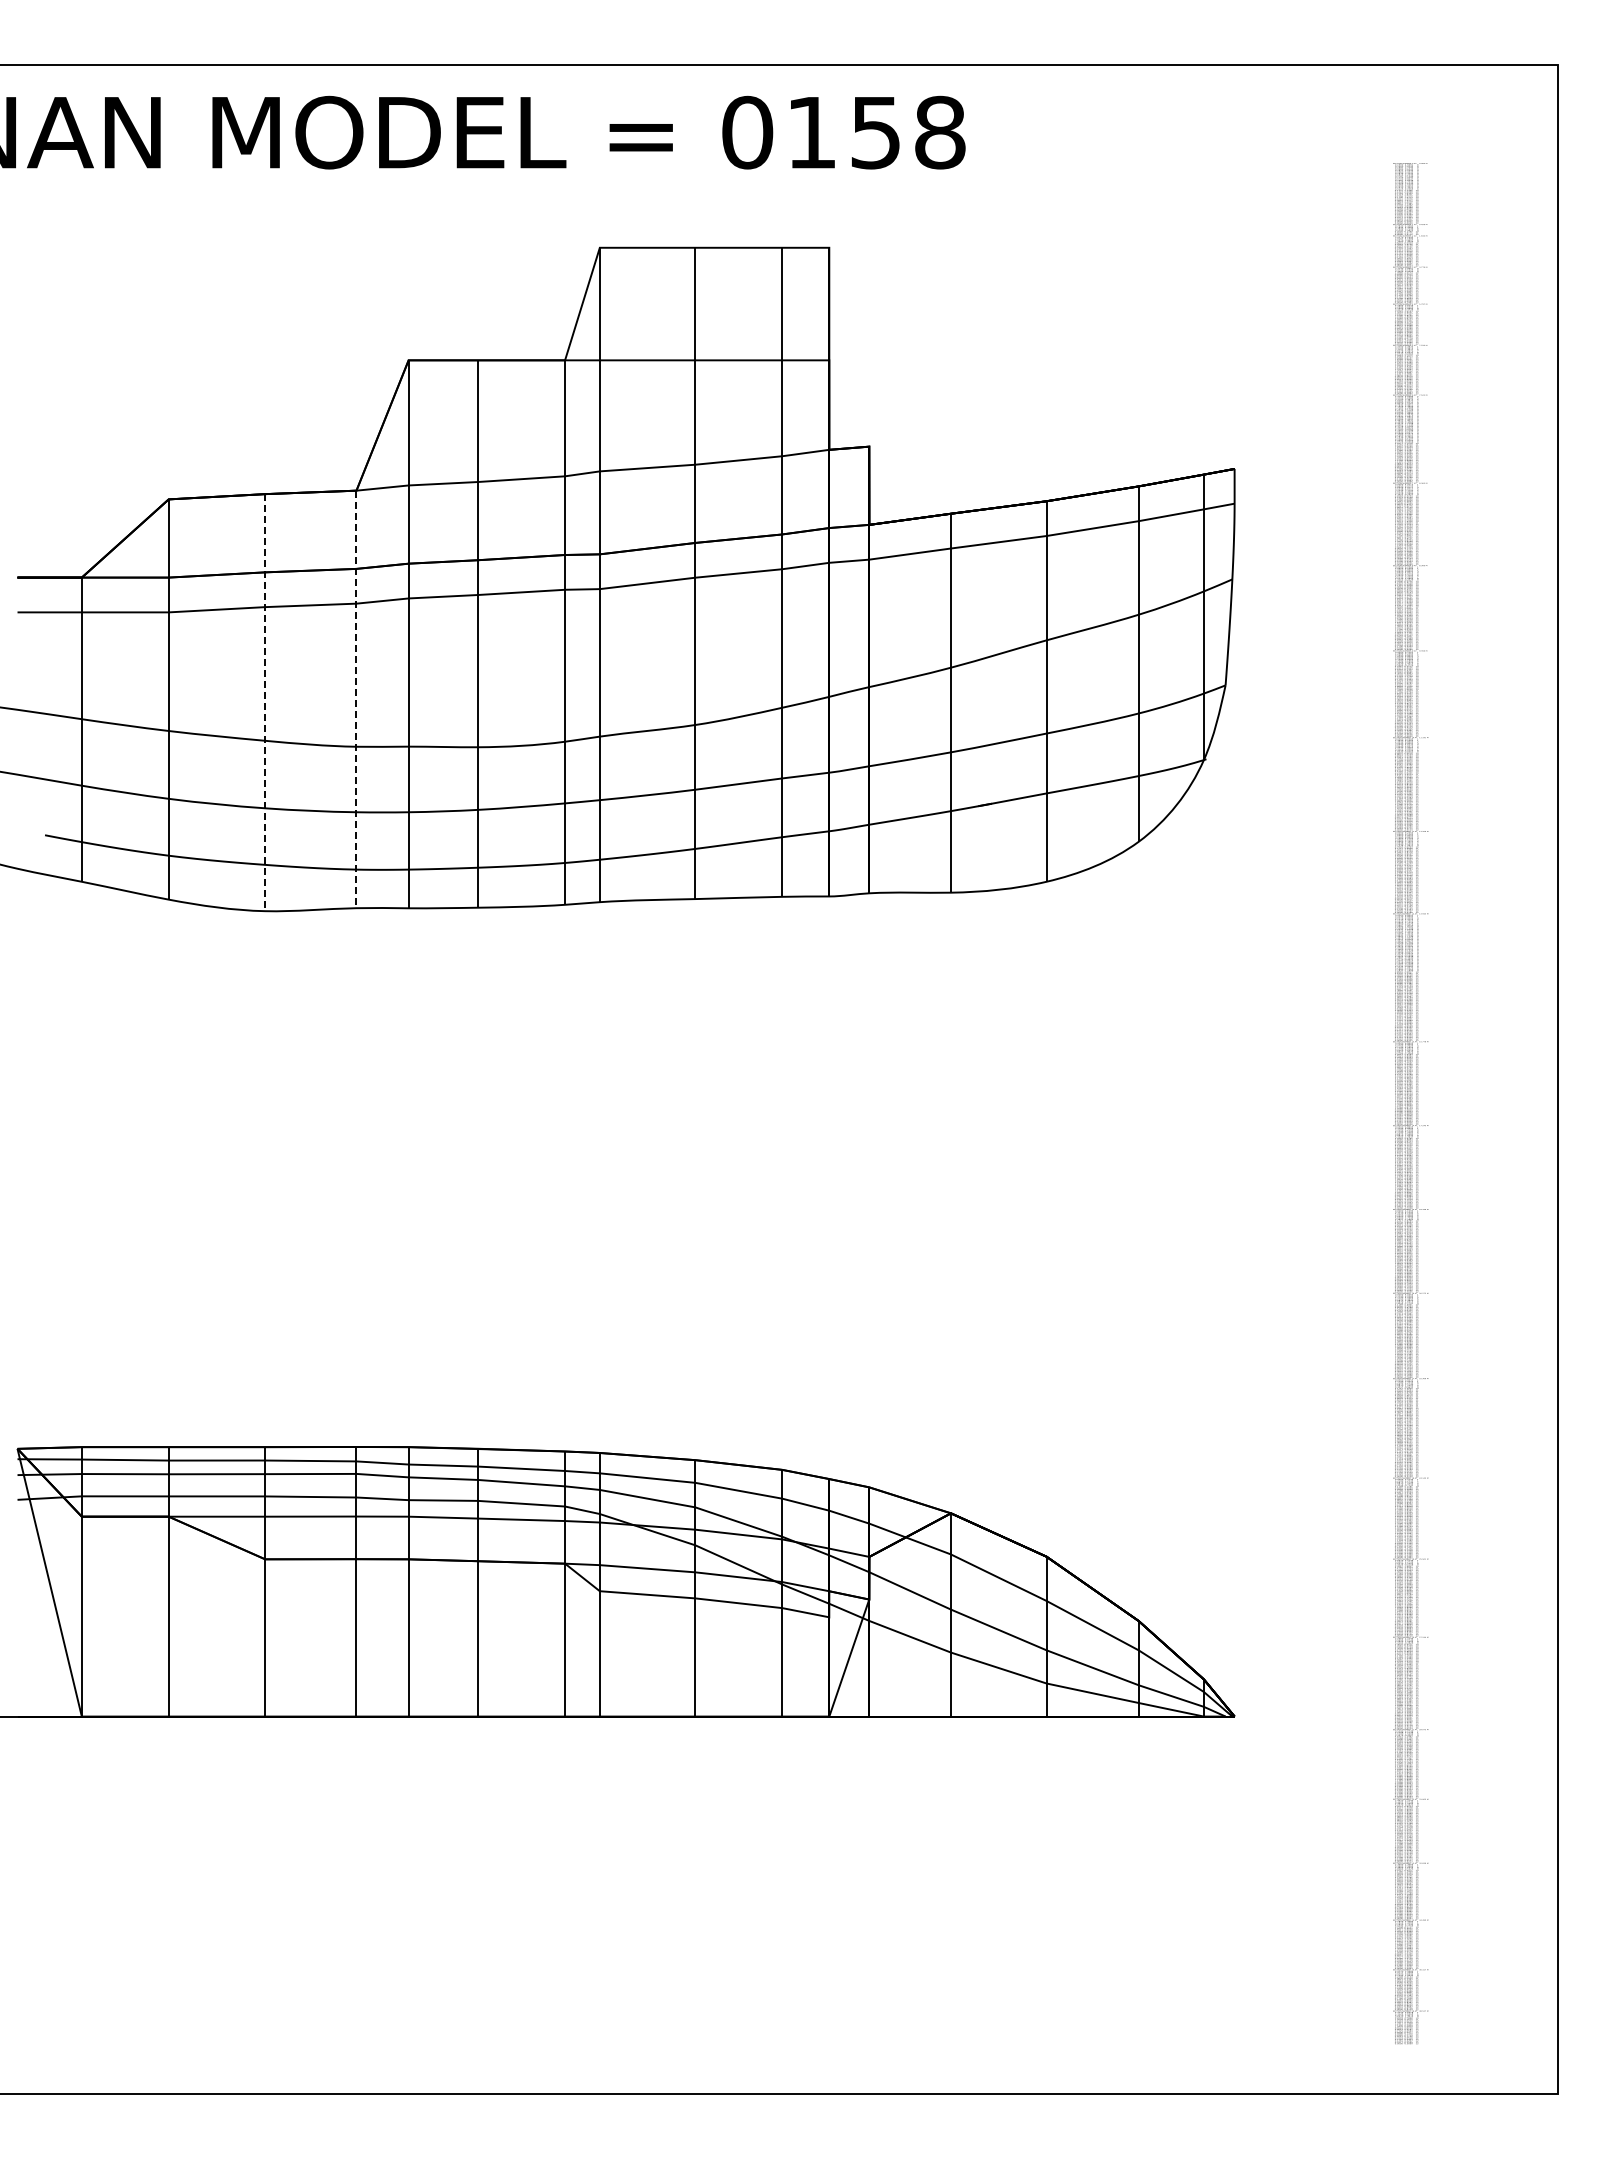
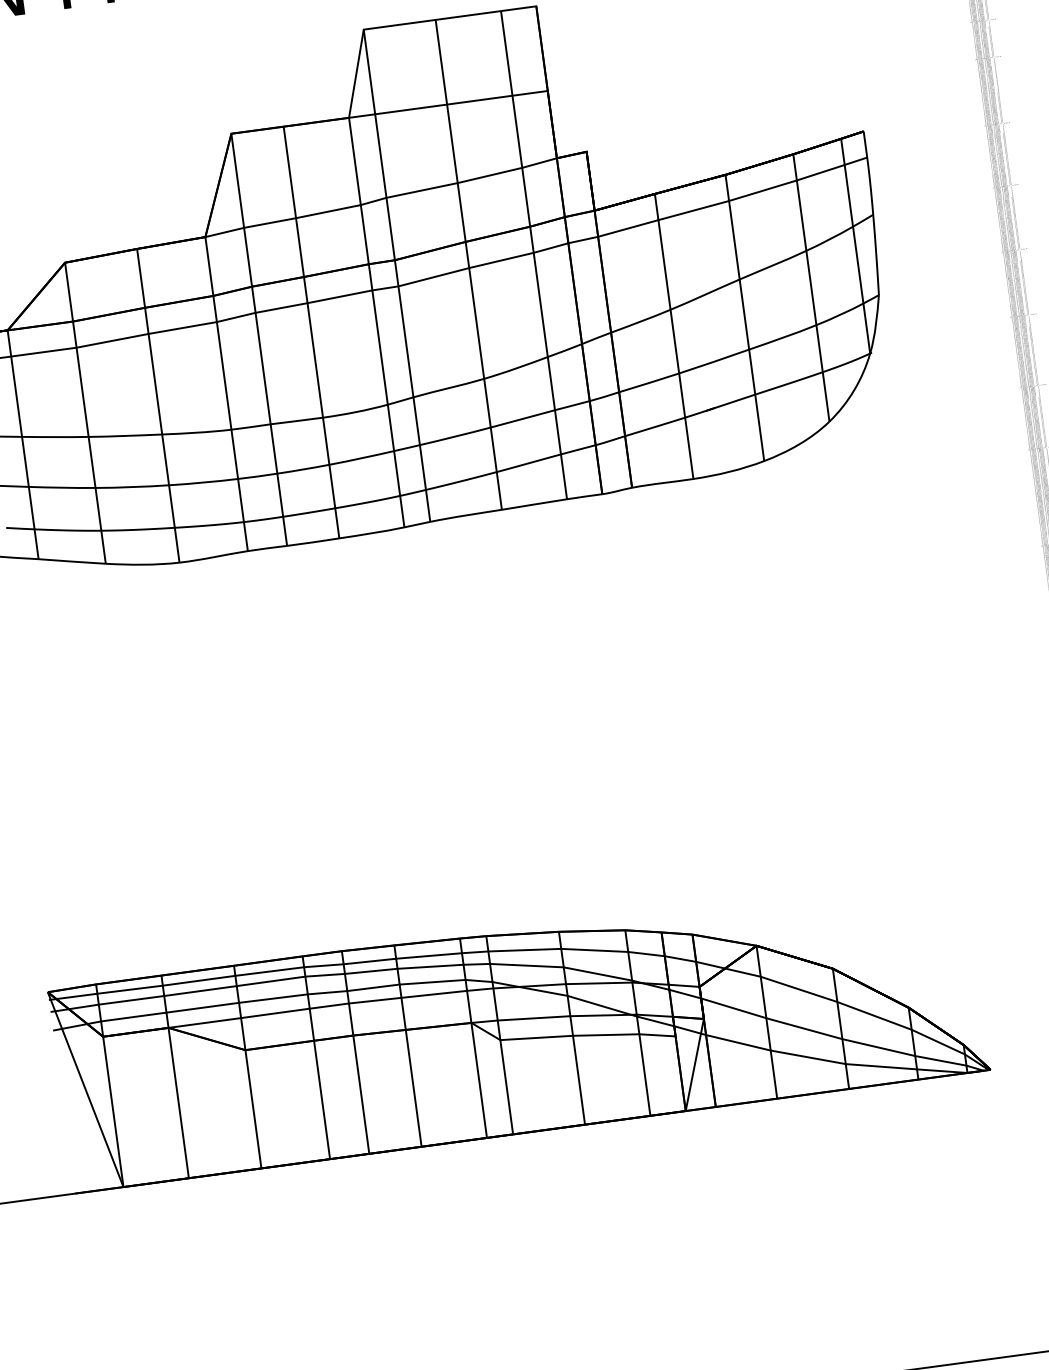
line: (356, 699) -> (226, 394), dashed -> solid
line: (265, 702) -> (158, 405), dashed -> solid

